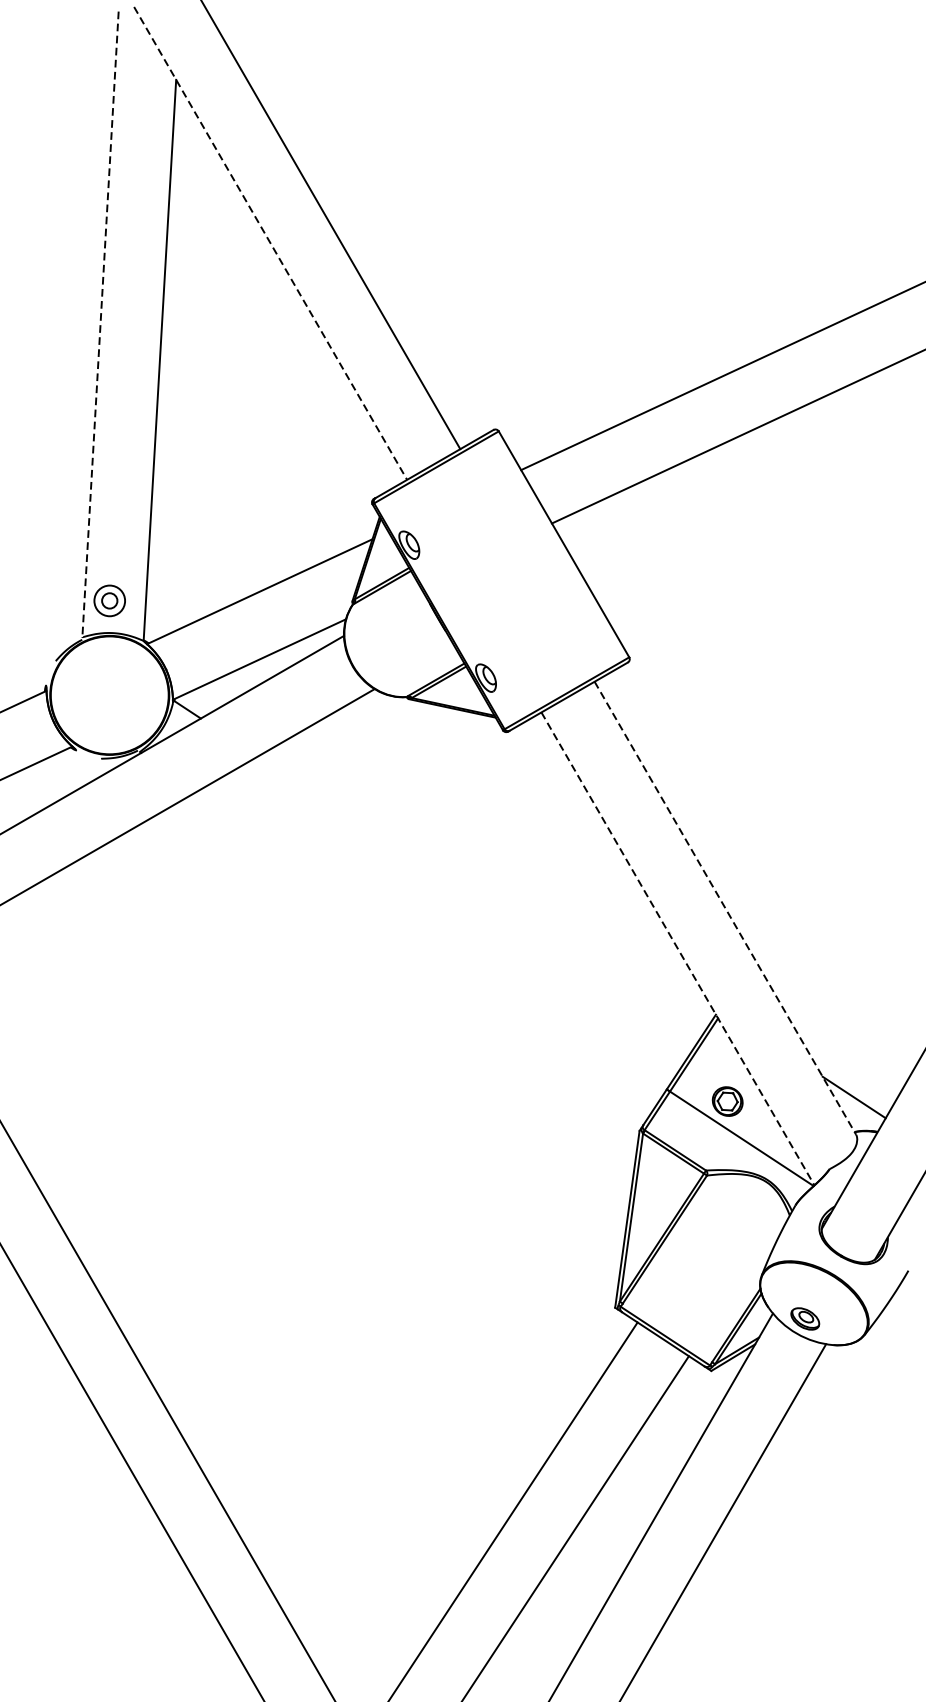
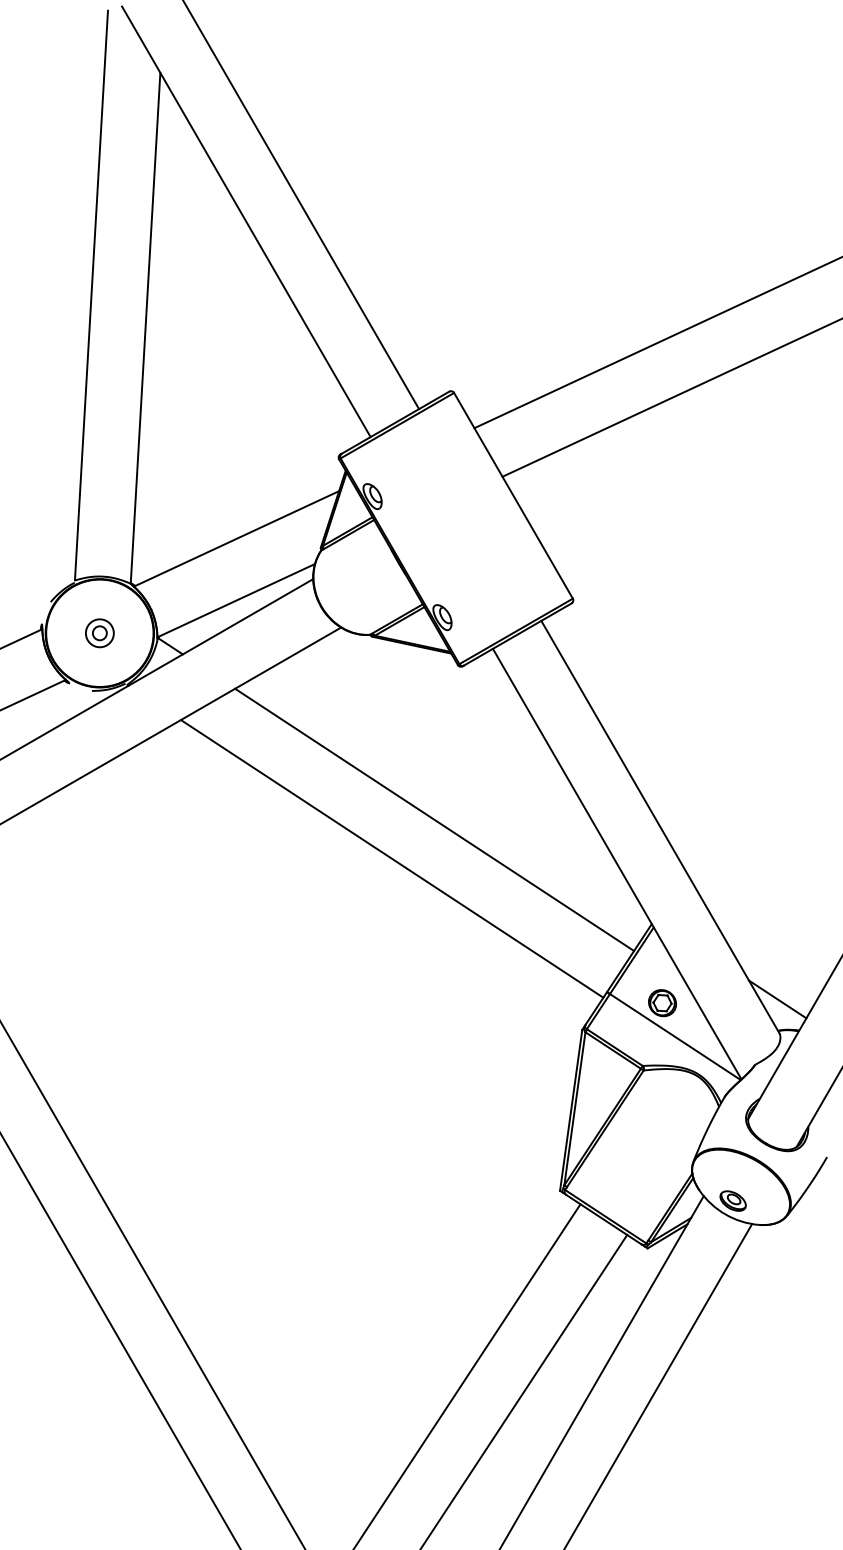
line: (270, 243) -> (246, 221), dashed -> solid
line: (100, 324) -> (91, 295), dashed -> solid
part: (109, 601) -> (99, 633), moved
line: (477, 899) -> (434, 819), added
line: (725, 908) -> (660, 827), dashed -> solid
line: (430, 942) -> (391, 858), added
line: (678, 949) -> (617, 864), dashed -> solid

